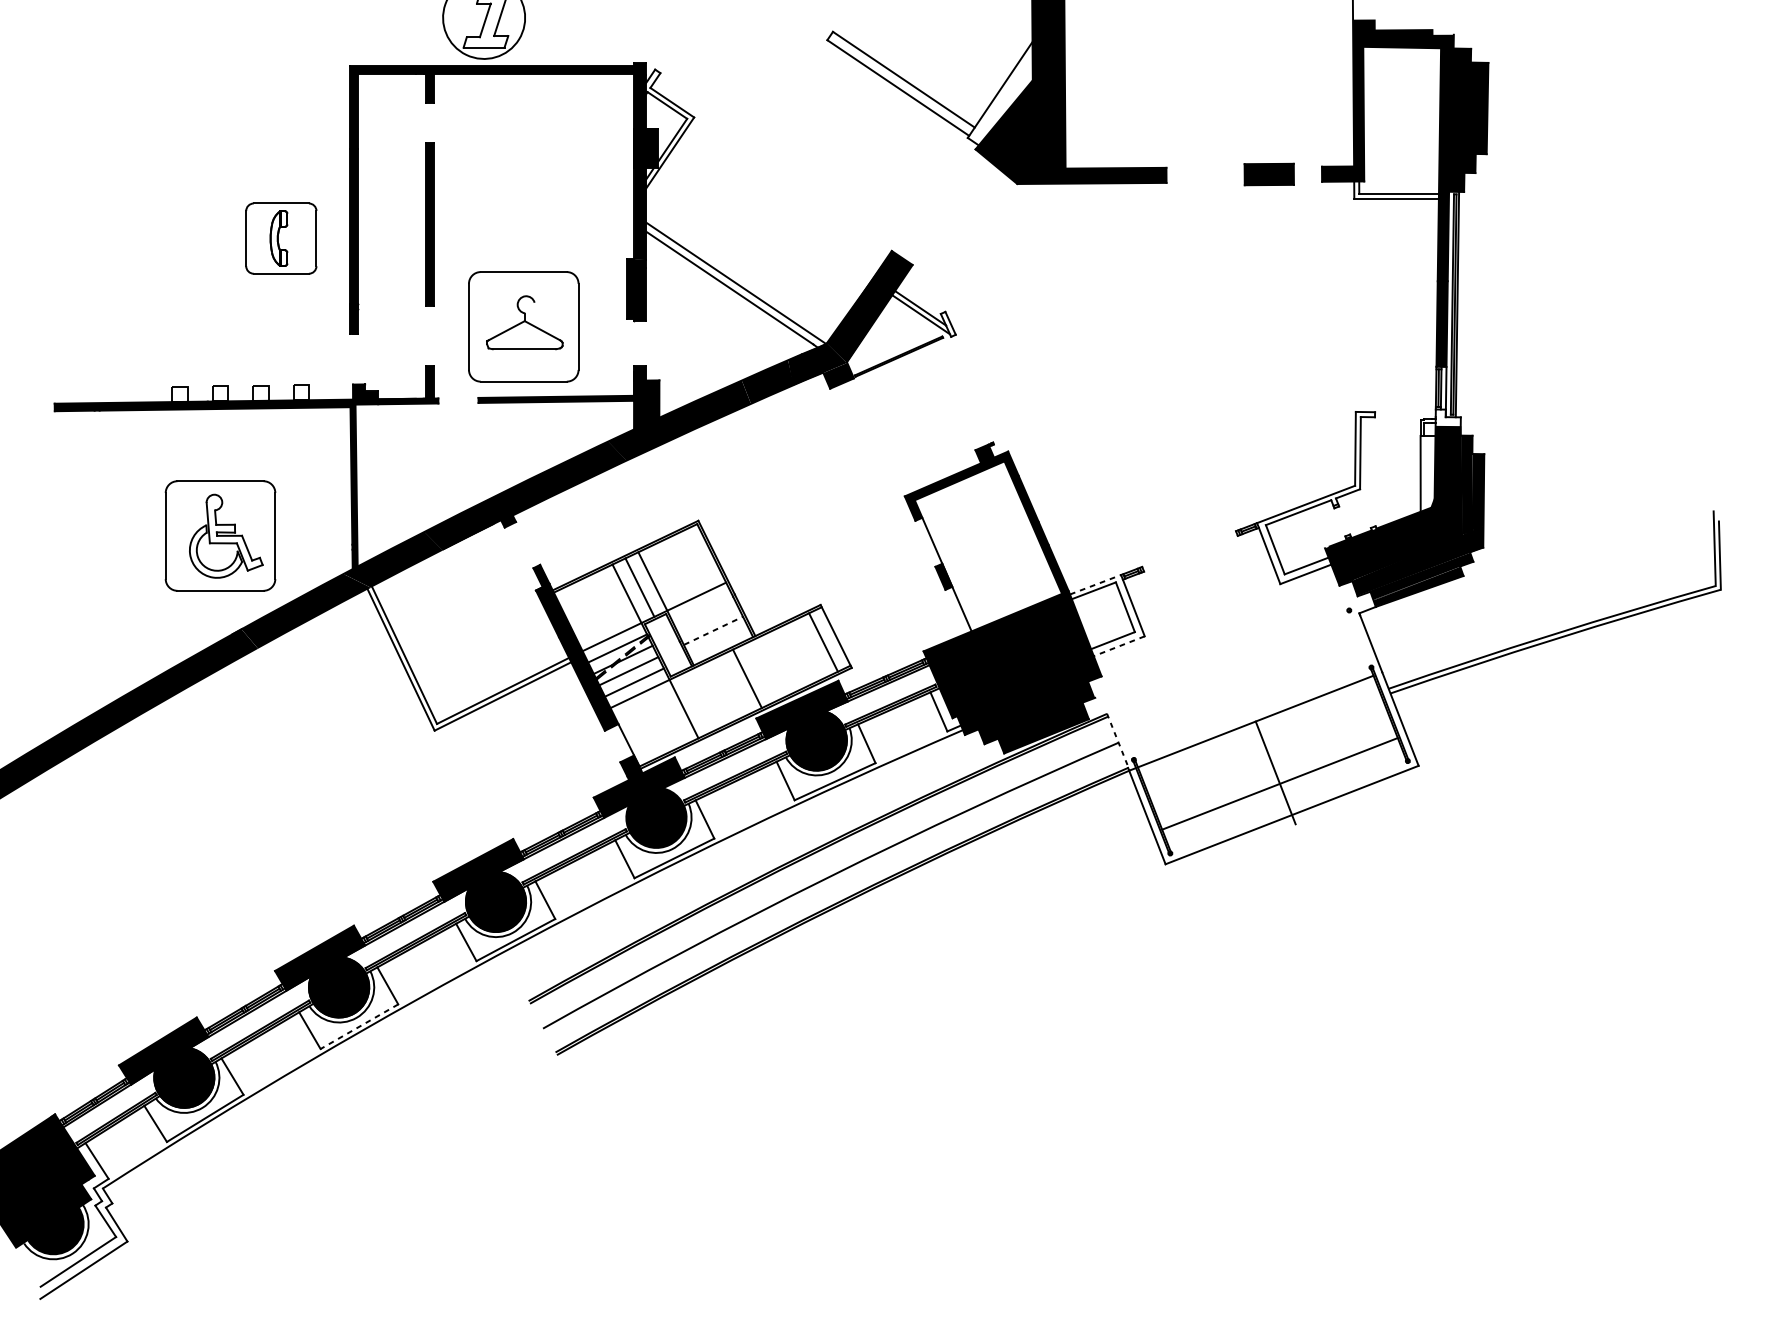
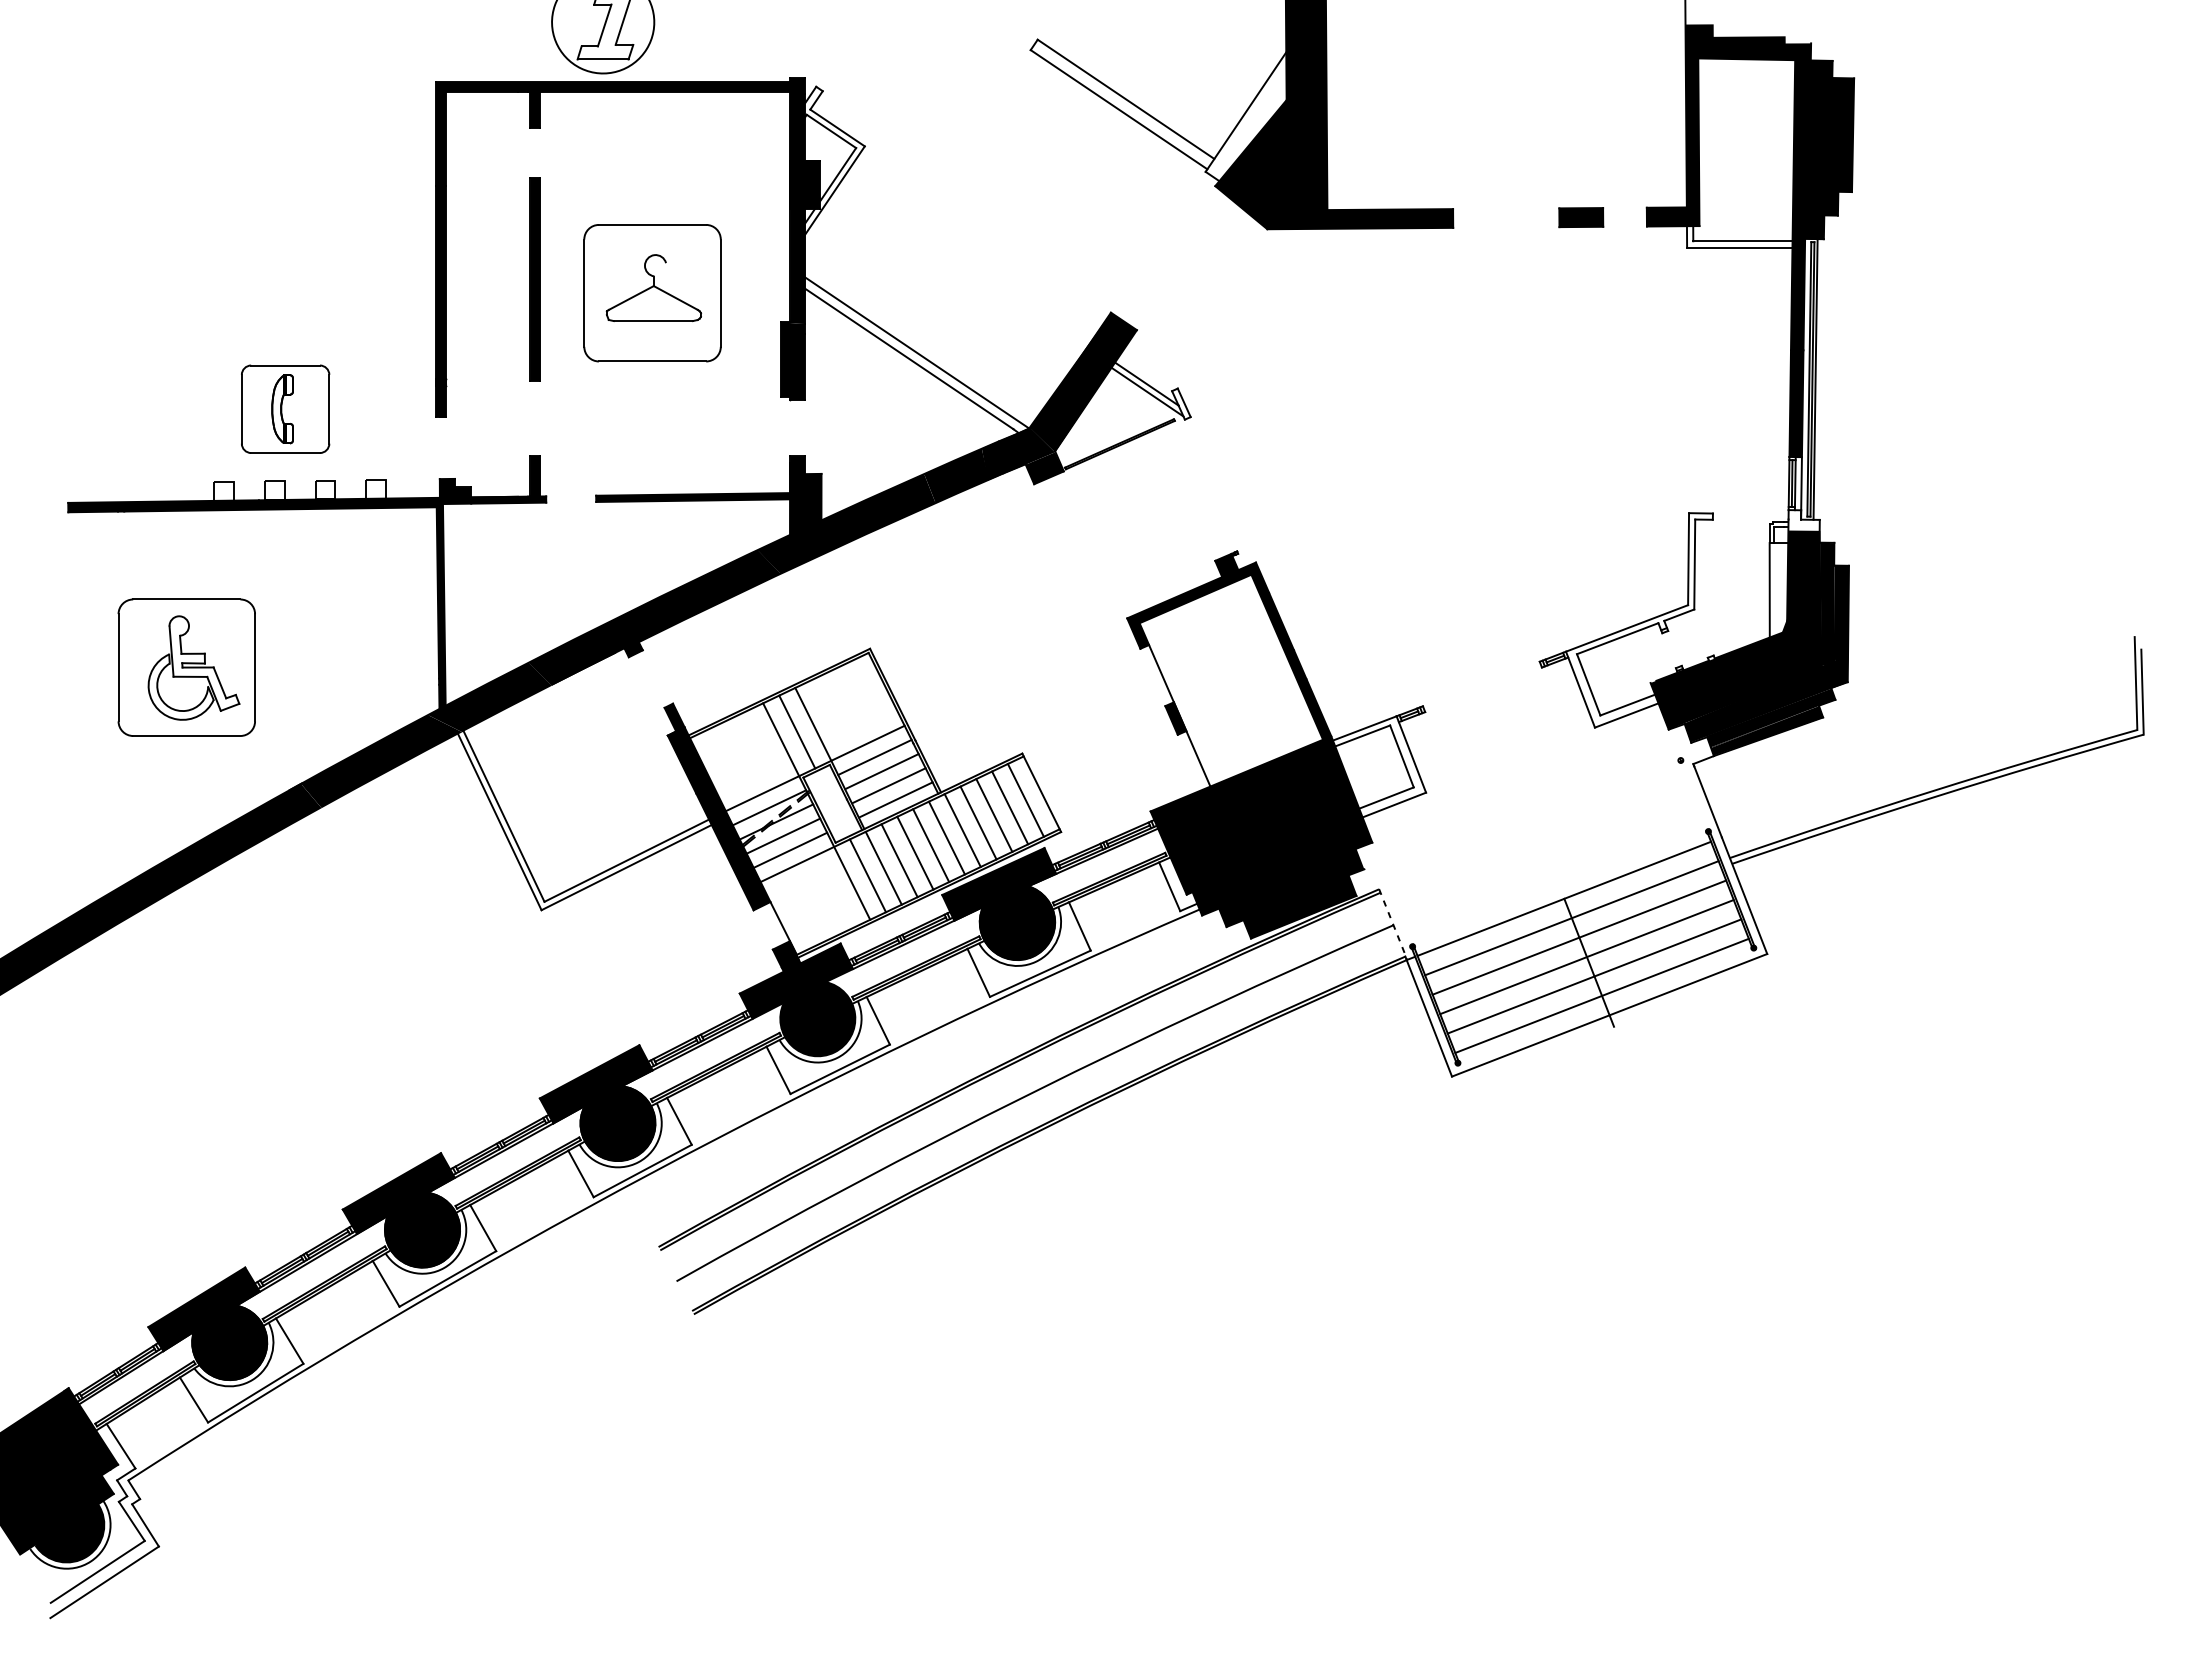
part: (1269, 174) -> (1581, 217), size x0.71
part: (281, 237) -> (285, 408), moved
part: (523, 327) -> (652, 293), moved
part: (220, 535) -> (186, 667), moved
line: (1096, 584) -> (1365, 728), dashed -> solid
line: (701, 607) -> (874, 756), added
line: (707, 619) -> (881, 771), added
line: (713, 630) -> (888, 785), dashed -> solid
line: (718, 641) -> (895, 799), added
line: (1119, 646) -> (1394, 805), dashed -> solid
line: (811, 648) -> (1010, 807), added
line: (798, 654) -> (994, 815), added
line: (785, 660) -> (978, 822), added
line: (772, 666) -> (962, 830), added
line: (759, 672) -> (946, 837), added
line: (734, 684) -> (915, 852), added
line: (722, 690) -> (899, 860), added
line: (709, 696) -> (883, 867), added
line: (696, 702) -> (867, 875), added
line: (1261, 737) -> (1571, 918), added
line: (1267, 752) -> (1579, 937), added
line: (1273, 768) -> (1586, 957), added
line: (1285, 799) -> (1601, 995), added
line: (359, 1026) -> (447, 1278), dashed -> solid

